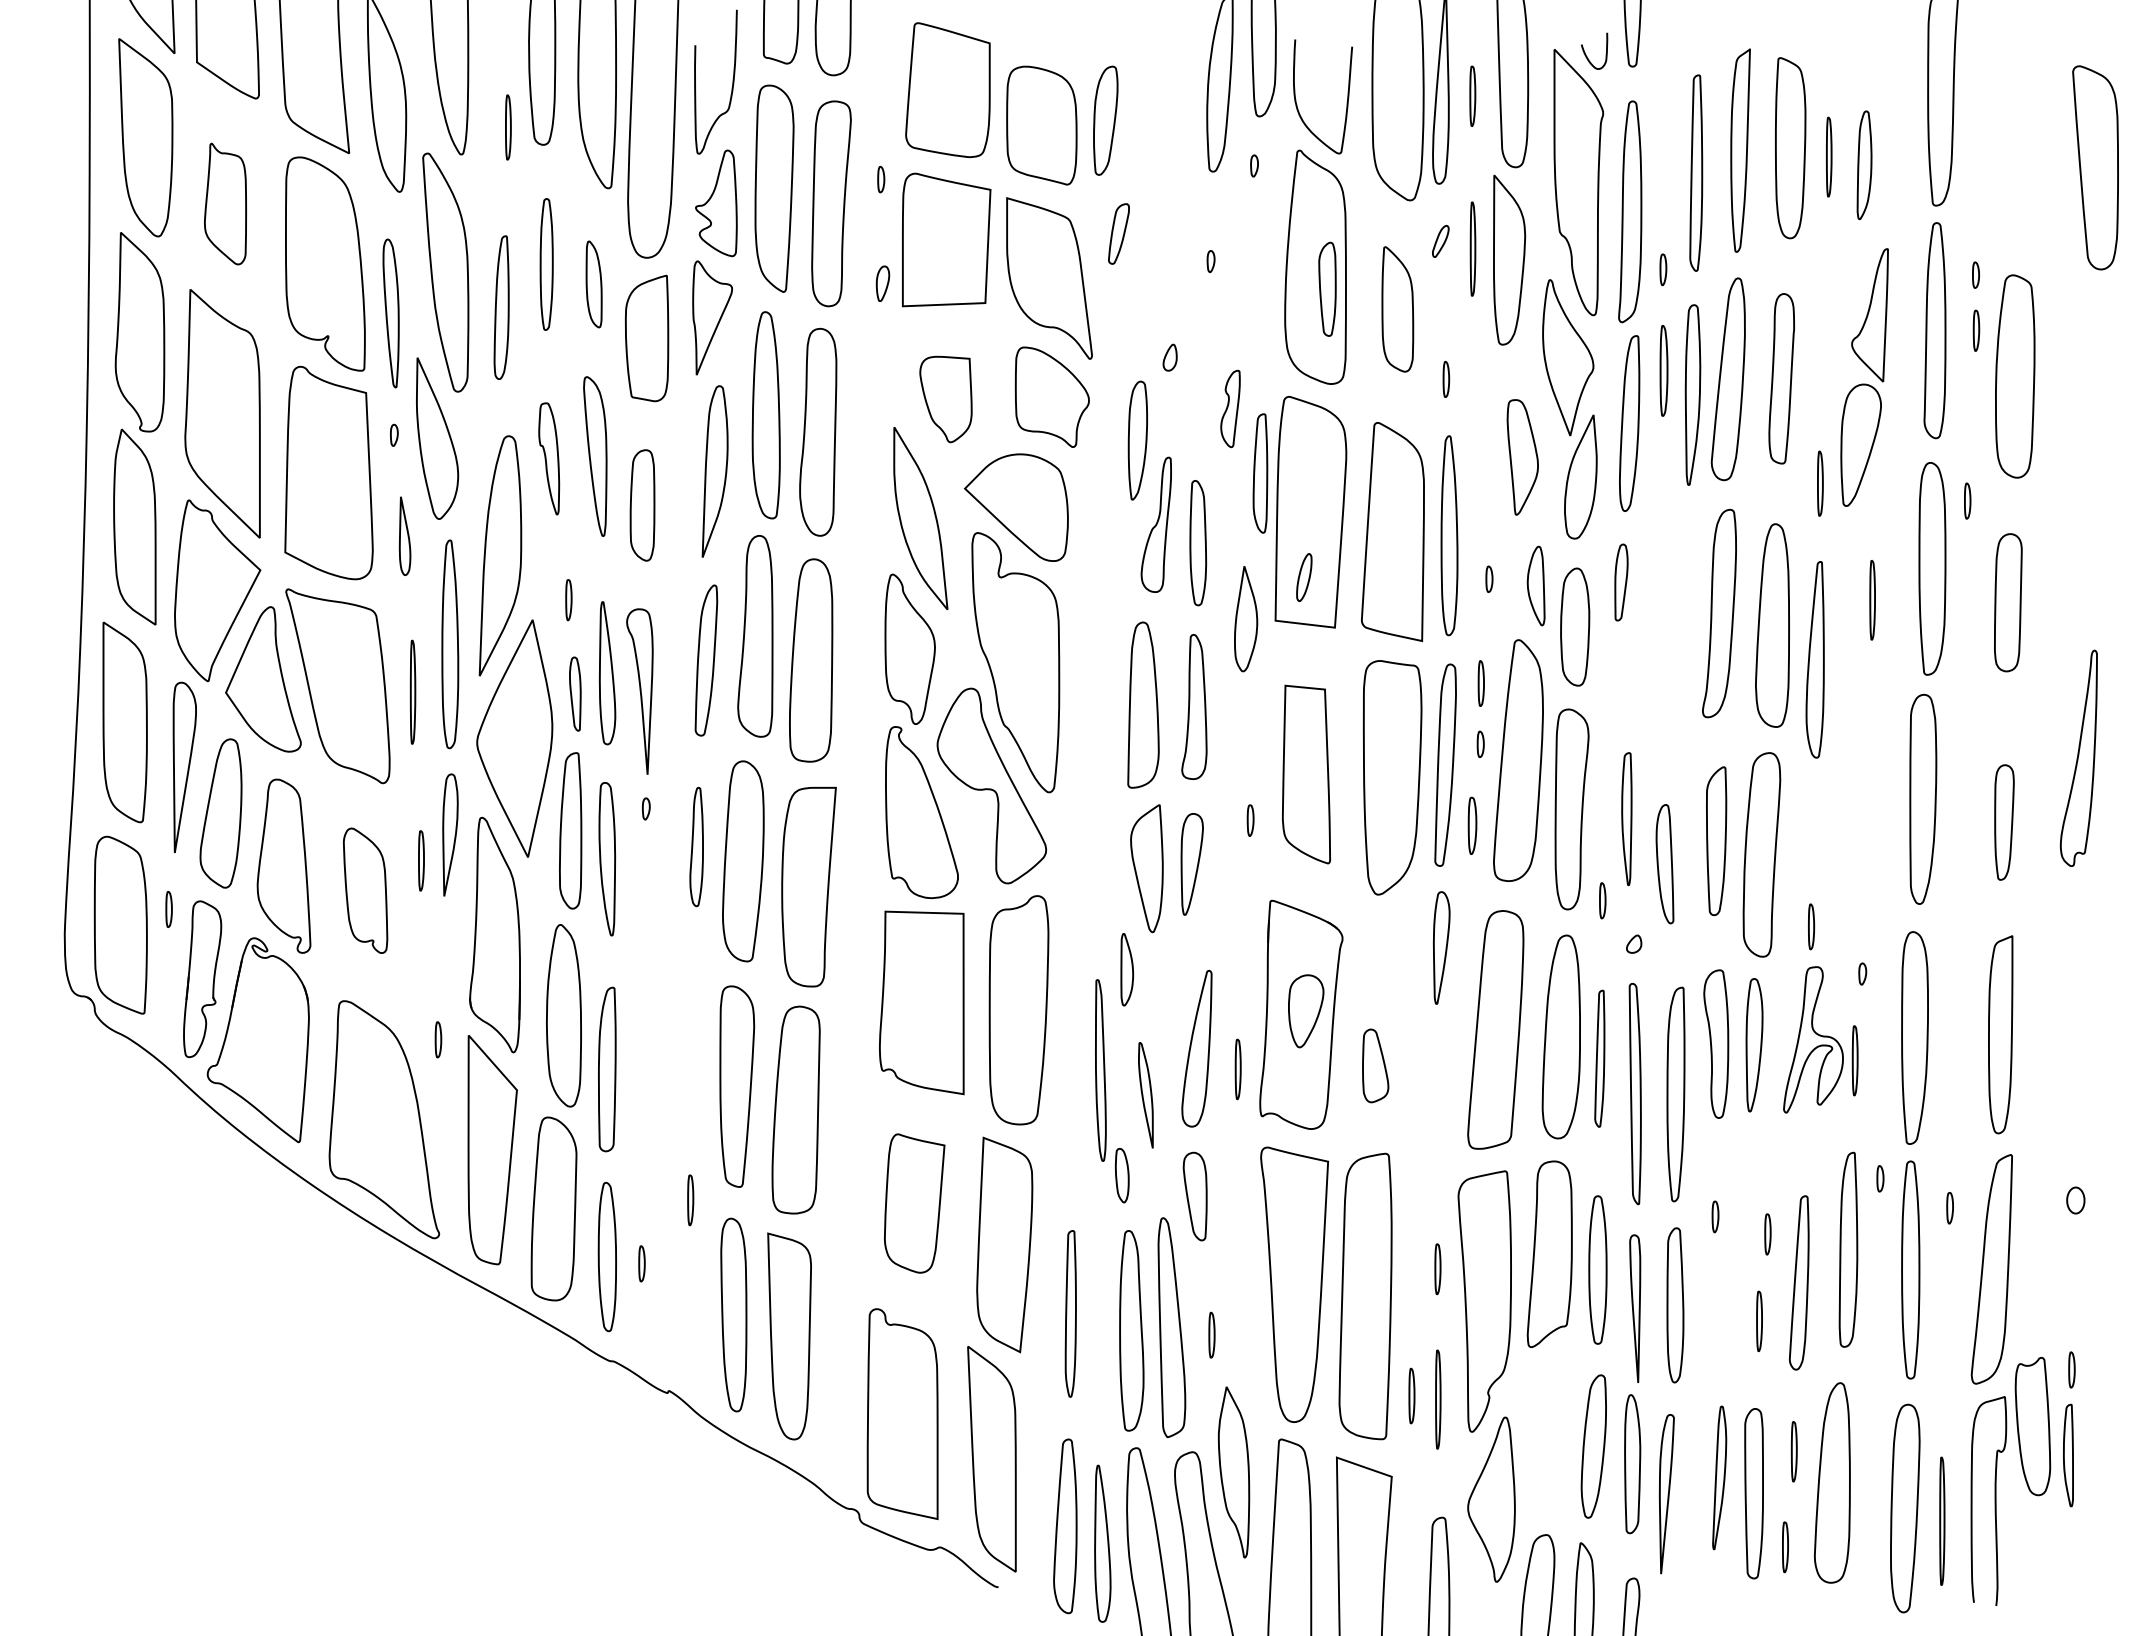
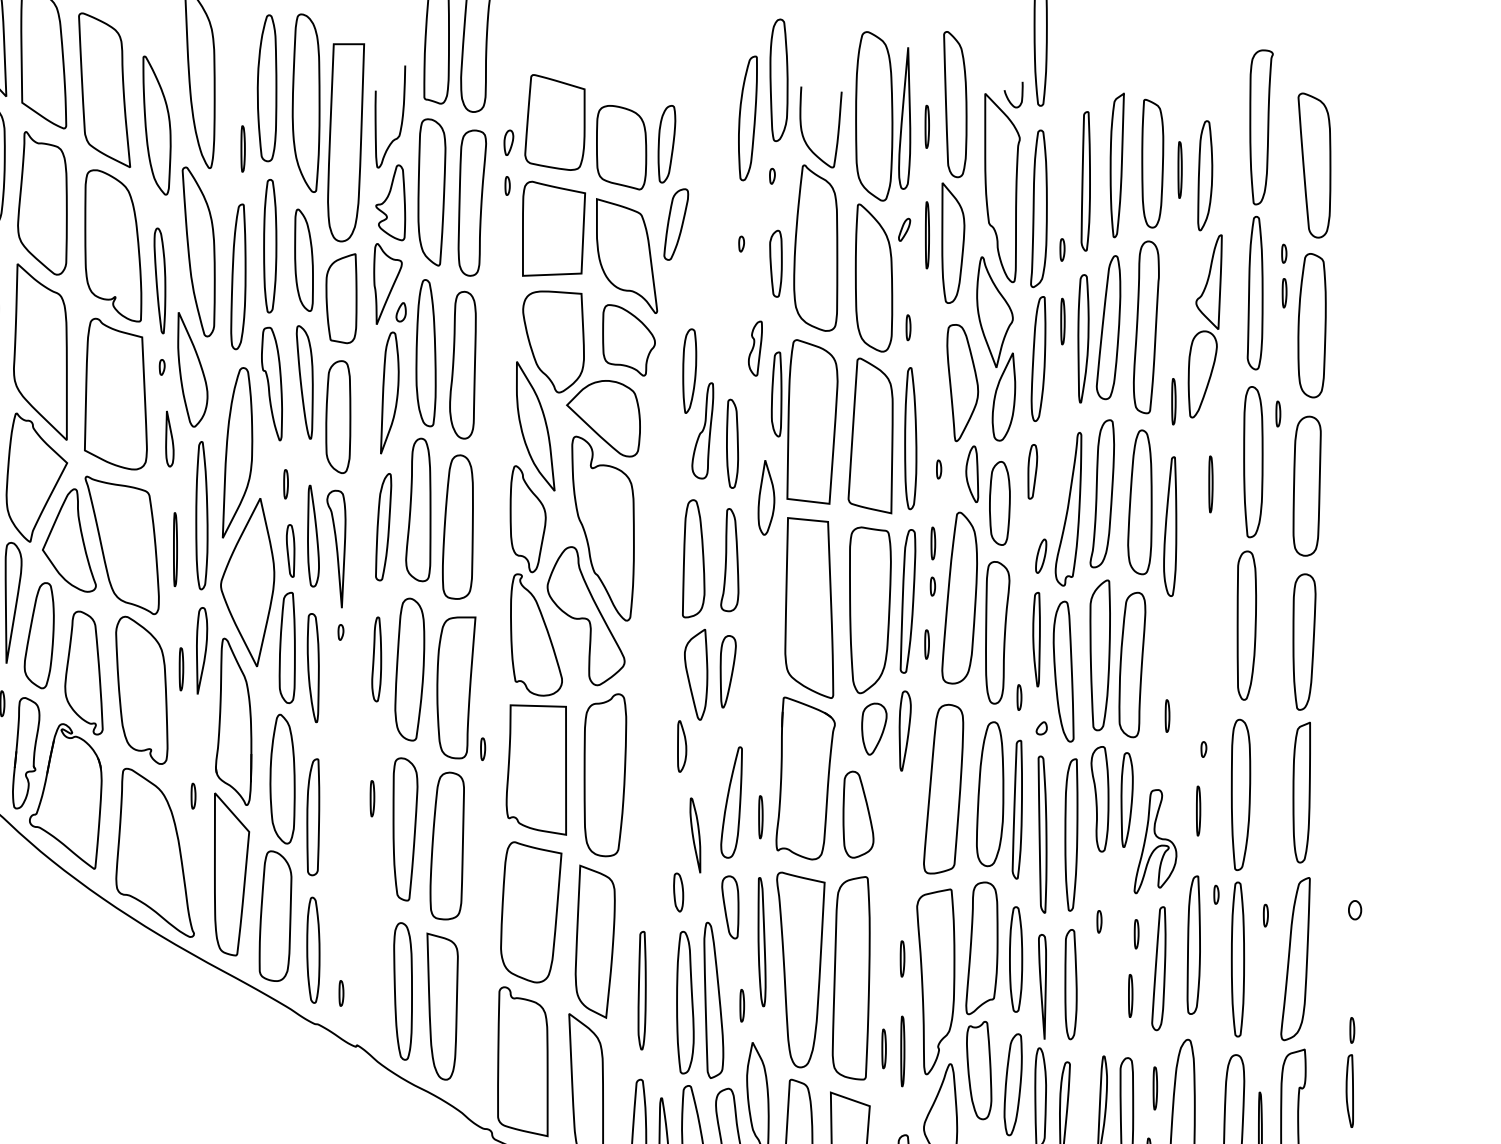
part: (1864, 165) -> (1205, 175), size x1.43
part: (2095, 167) -> (1314, 165), moved
part: (225, 203) -> (42, 202), size x1.67
part: (1118, 233) -> (675, 224), size x1.67
part: (546, 264) -> (270, 246), size x1.43
part: (882, 283) -> (508, 142), moved
part: (593, 284) -> (303, 260), size x1.67
part: (1327, 288) -> (775, 263), moved
part: (501, 307) -> (238, 276), size x1.43
part: (1397, 309) -> (873, 278), size x1.67
part: (1169, 357) -> (400, 312), moved
part: (1663, 370) -> (1062, 321), size x0.71
part: (1781, 378) -> (1146, 327), size x1.43
part: (945, 399) -> (553, 341), size x1.67
part: (1522, 457) -> (962, 383), size x1.43
part: (549, 458) -> (272, 383), size x1.43
part: (642, 505) -> (338, 417), size x1.43
part: (1304, 577) -> (1041, 556), moved
part: (2008, 602) -> (1307, 485), size x1.43
part: (2078, 757) -> (1068, 508), moved
part: (1306, 774) -> (809, 607), size x1.43
part: (1250, 820) -> (482, 749), moved
part: (2004, 822) -> (1304, 642), size x1.67
part: (1472, 826) -> (927, 644), size x0.71
part: (1716, 840) -> (1100, 654), size x1.43
part: (1664, 863) -> (1063, 671), size x1.67
part: (365, 890) -> (141, 690), size x1.67
part: (1306, 1011) -> (874, 729), moved
part: (1813, 1039) -> (1155, 841), moved
part: (1599, 1058) -> (1017, 809), size x1.43
part: (1375, 1065) -> (858, 814), size x1.67
part: (1100, 1070) -> (761, 942), moved
part: (690, 1200) -> (372, 798), moved
part: (914, 1203) -> (531, 912), size x1.43
part: (641, 1263) -> (341, 993), moved
part: (2032, 1426) -> (978, 1070), moved

